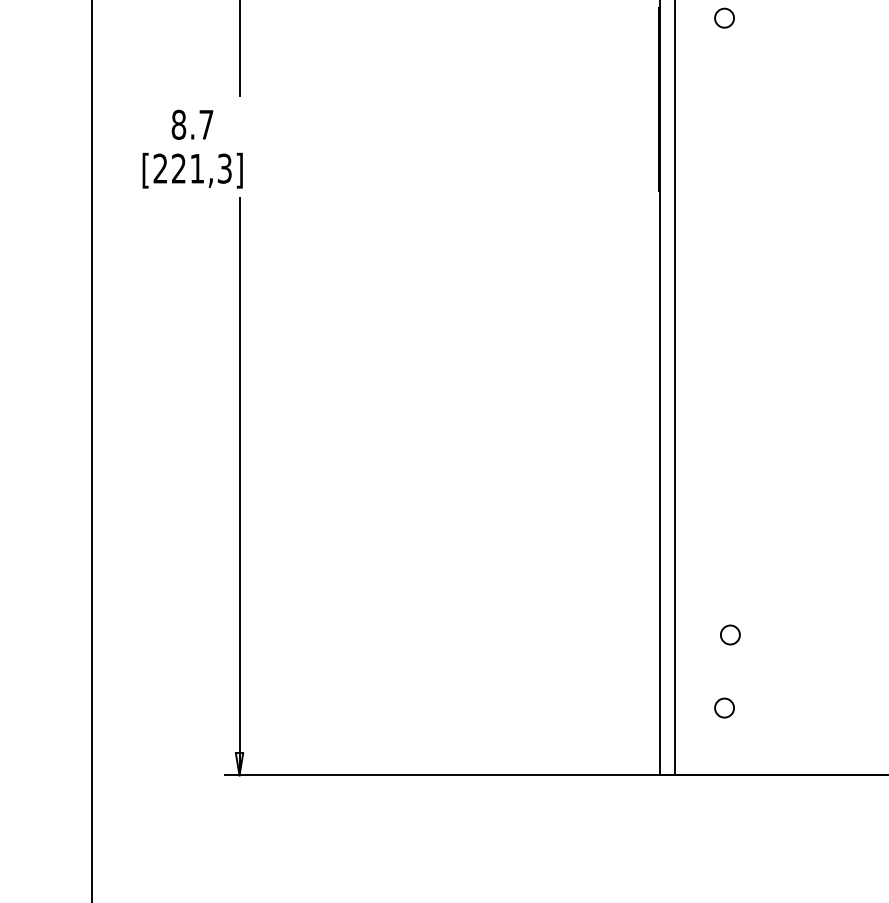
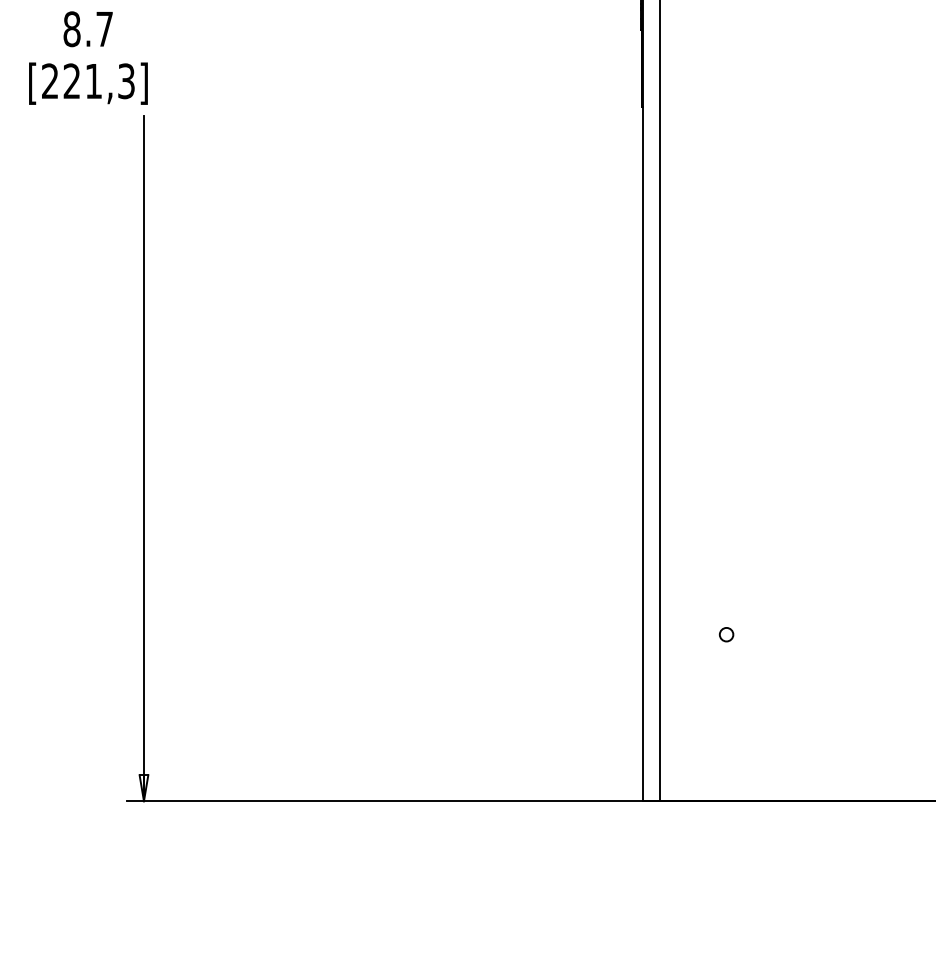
circle: (730, 634) -> (726, 634), size x0.6
circle: (724, 707) -> (719, 720), removed

